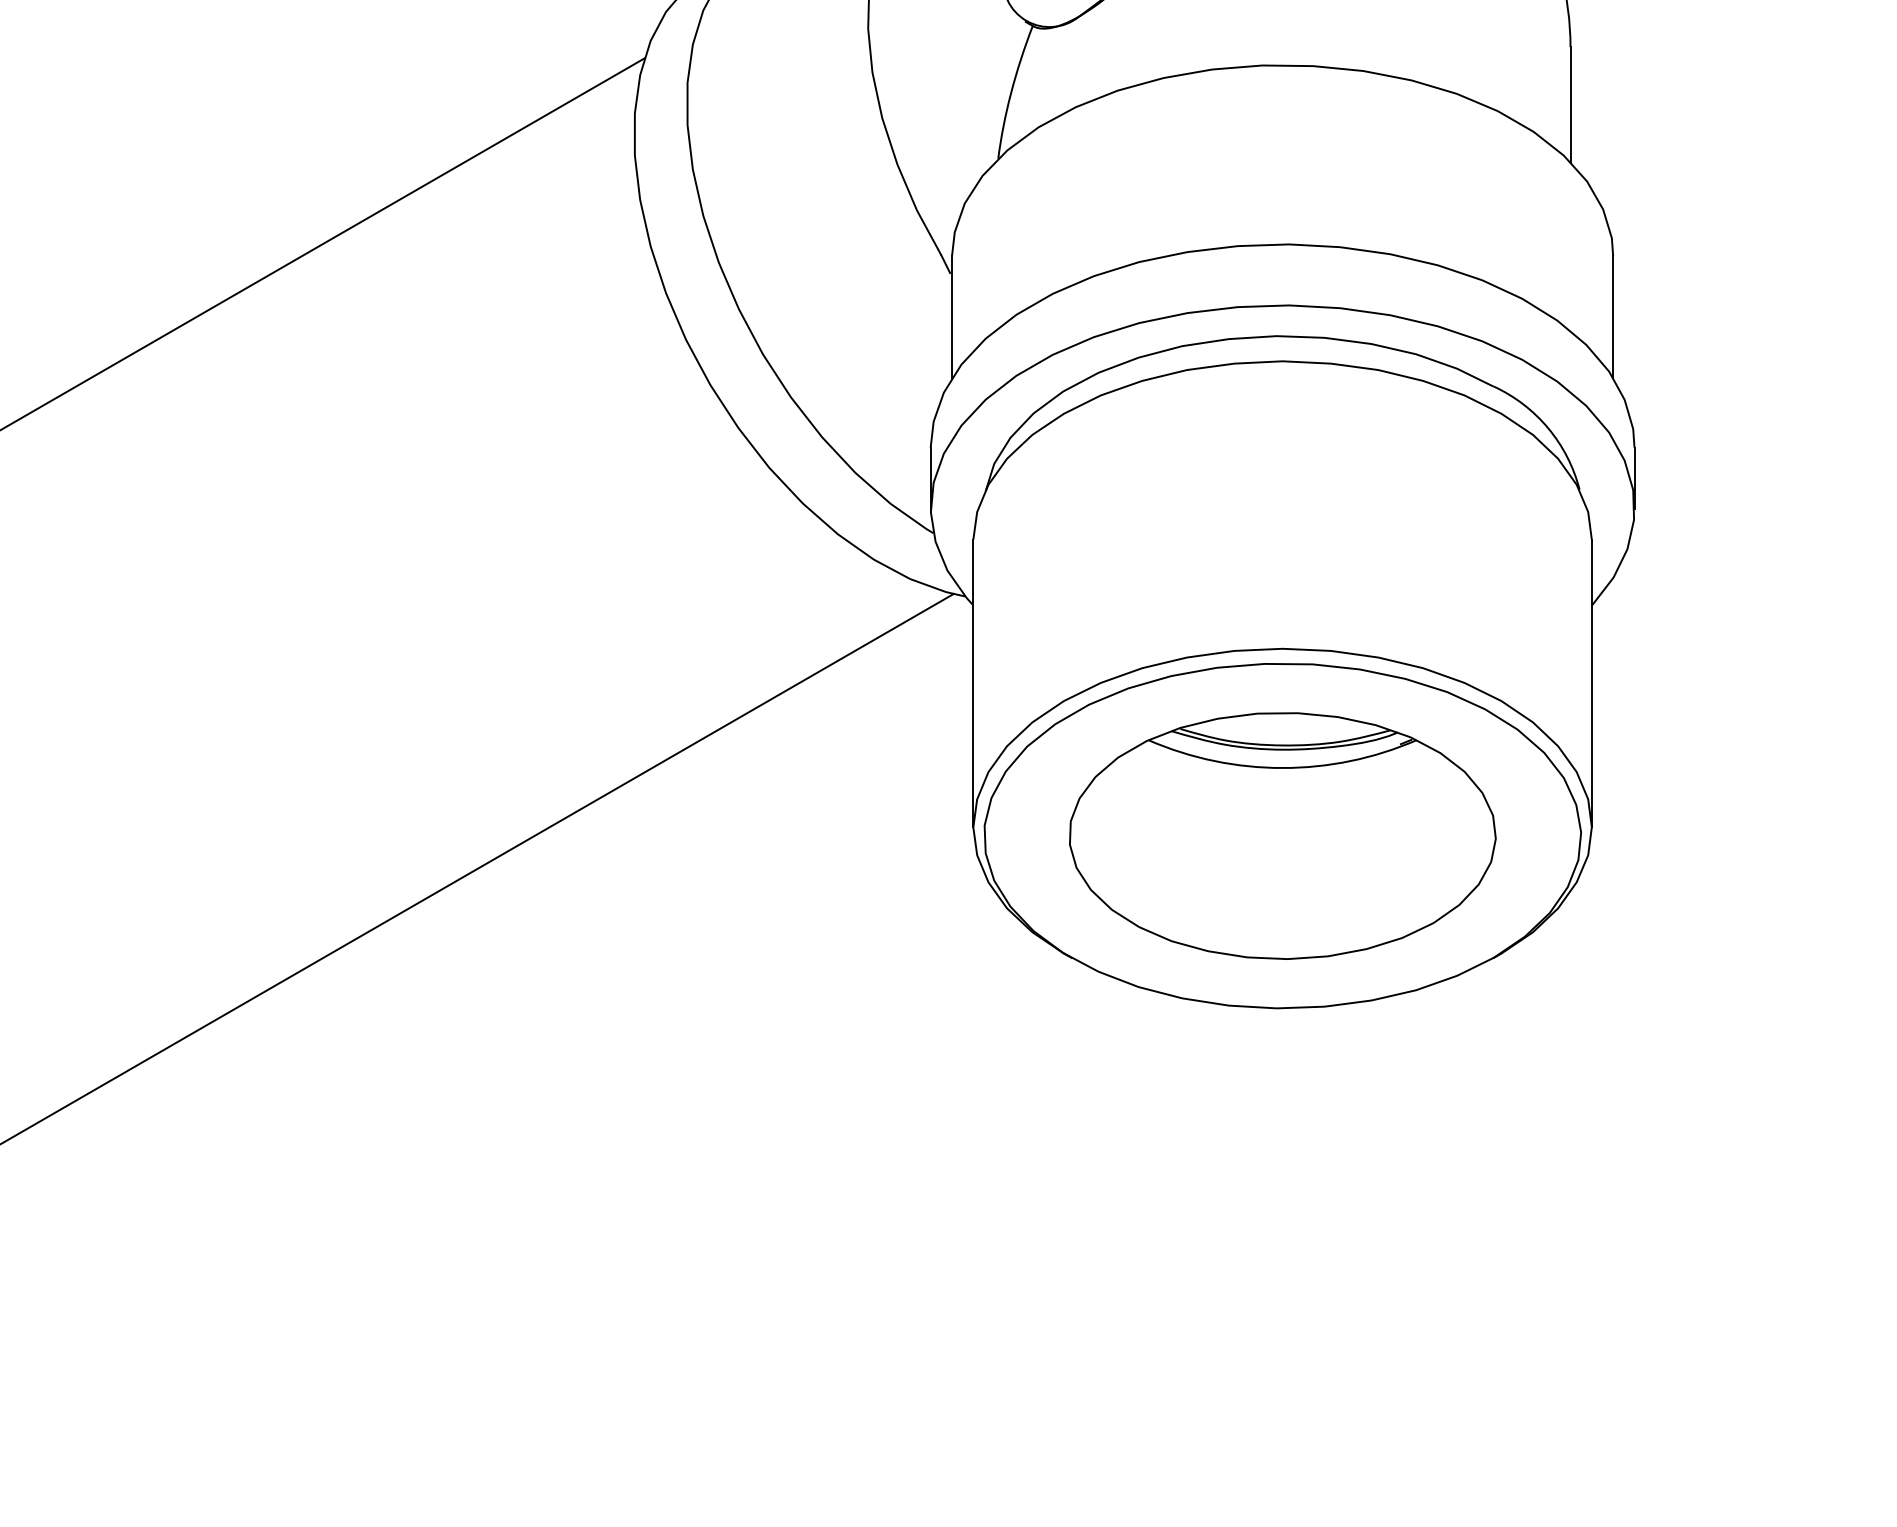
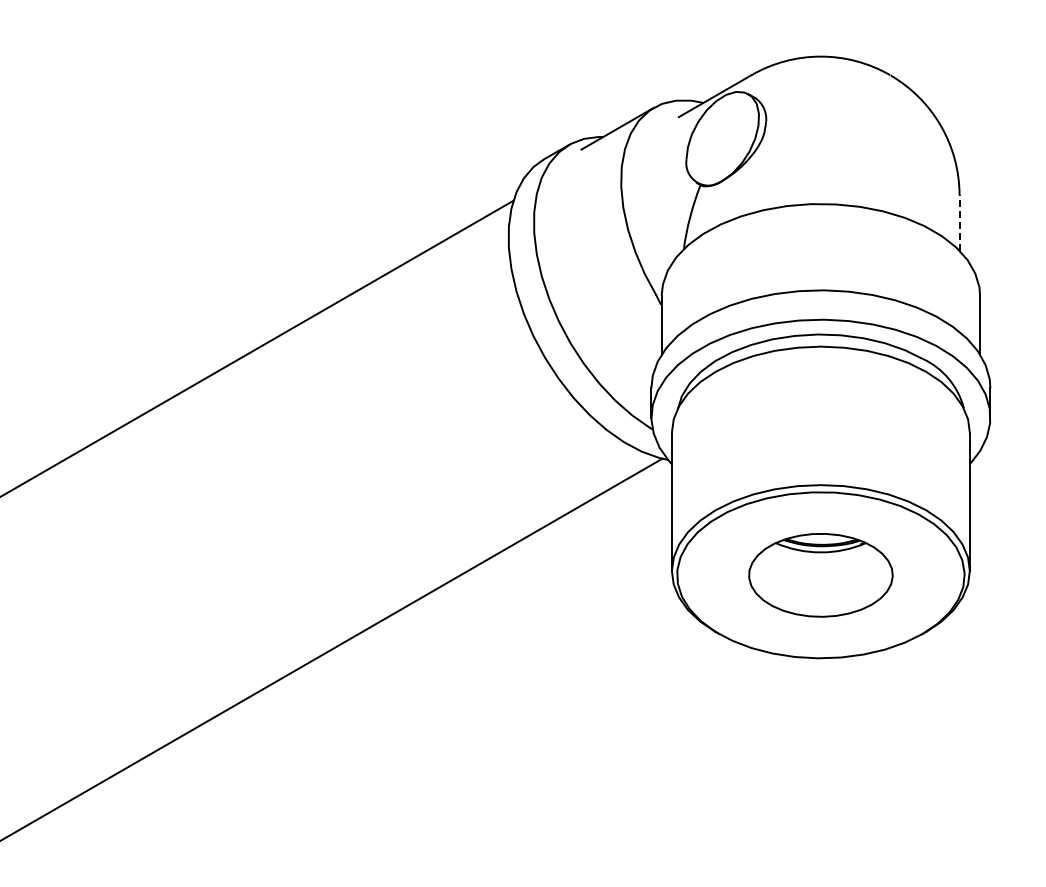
line: (1570, 105) -> (959, 223), solid -> dashed
part: (1281, 836) -> (820, 575), size x0.7

